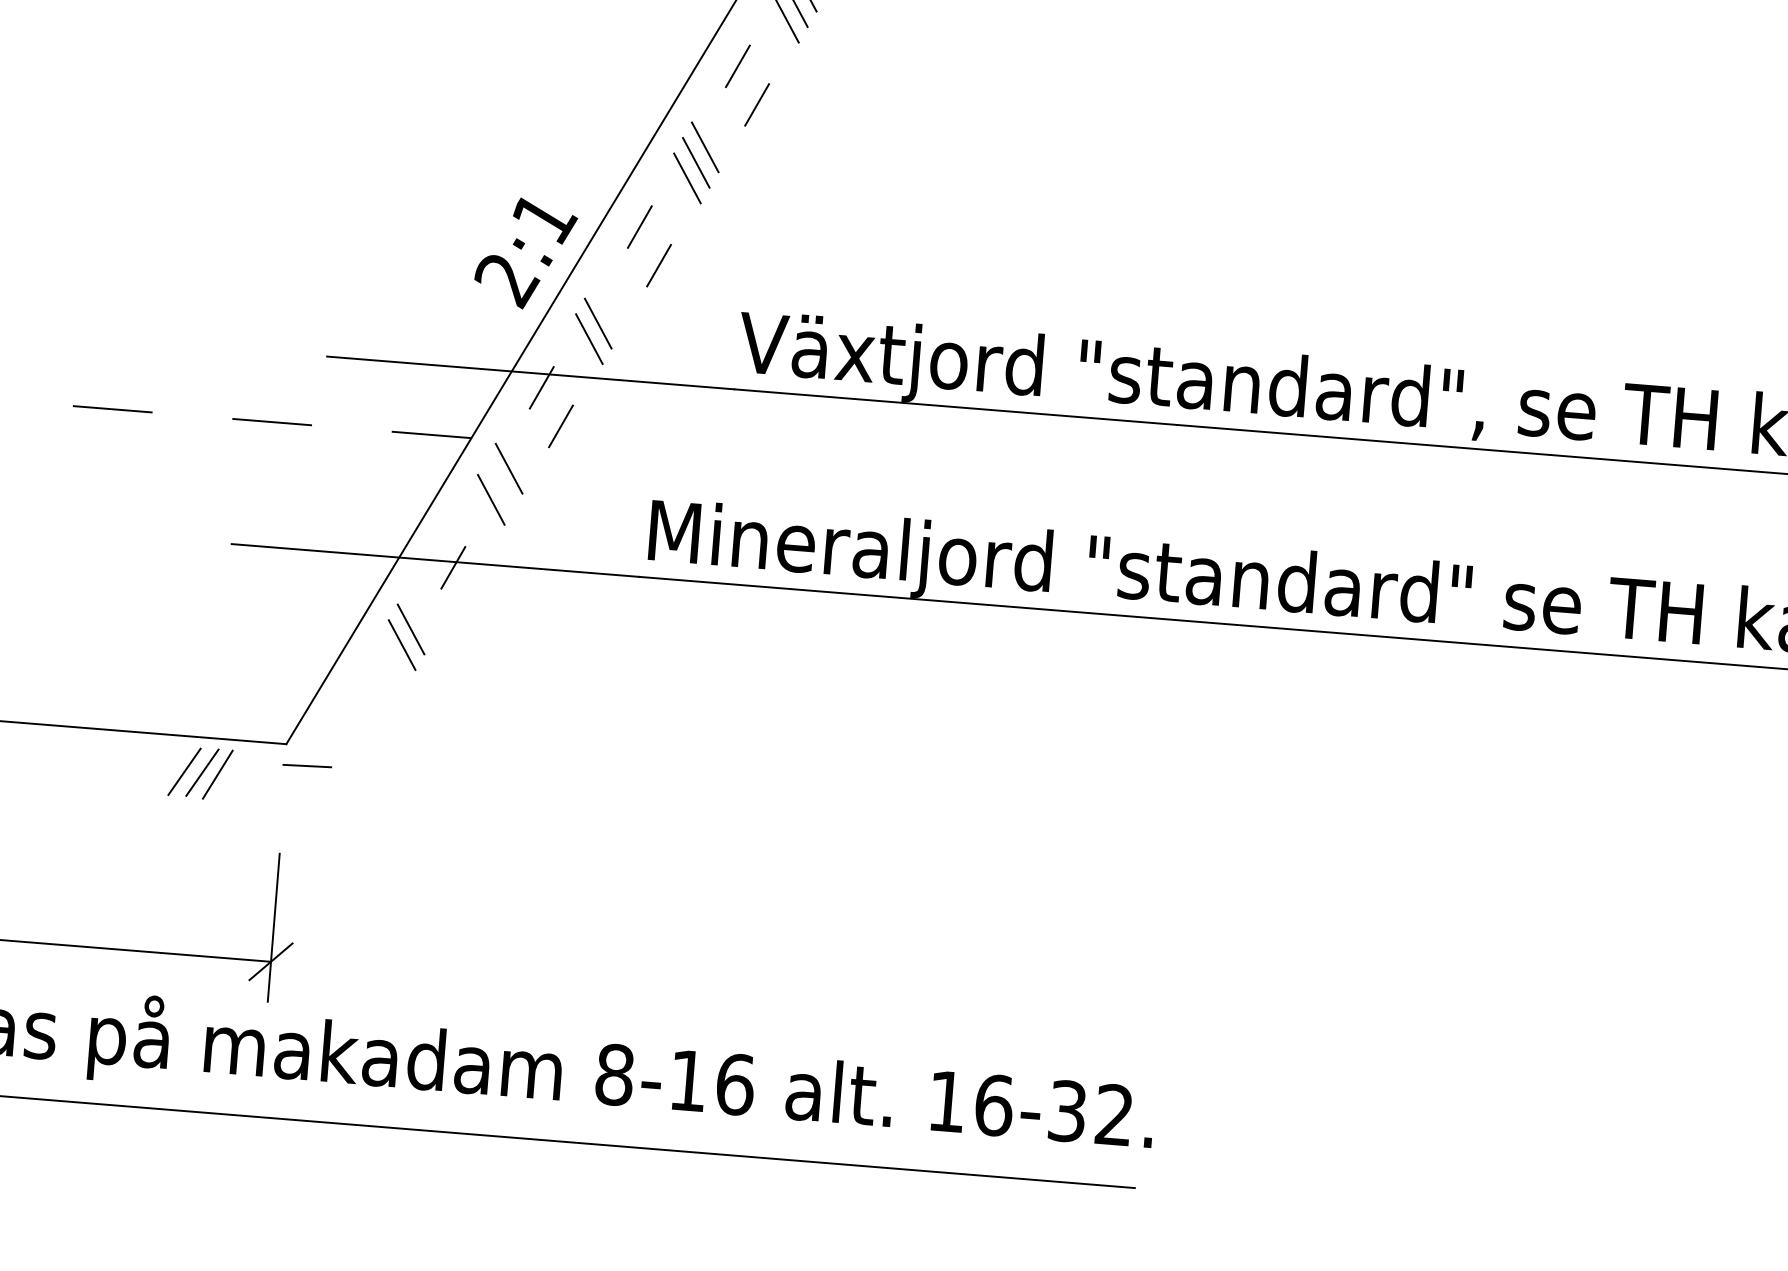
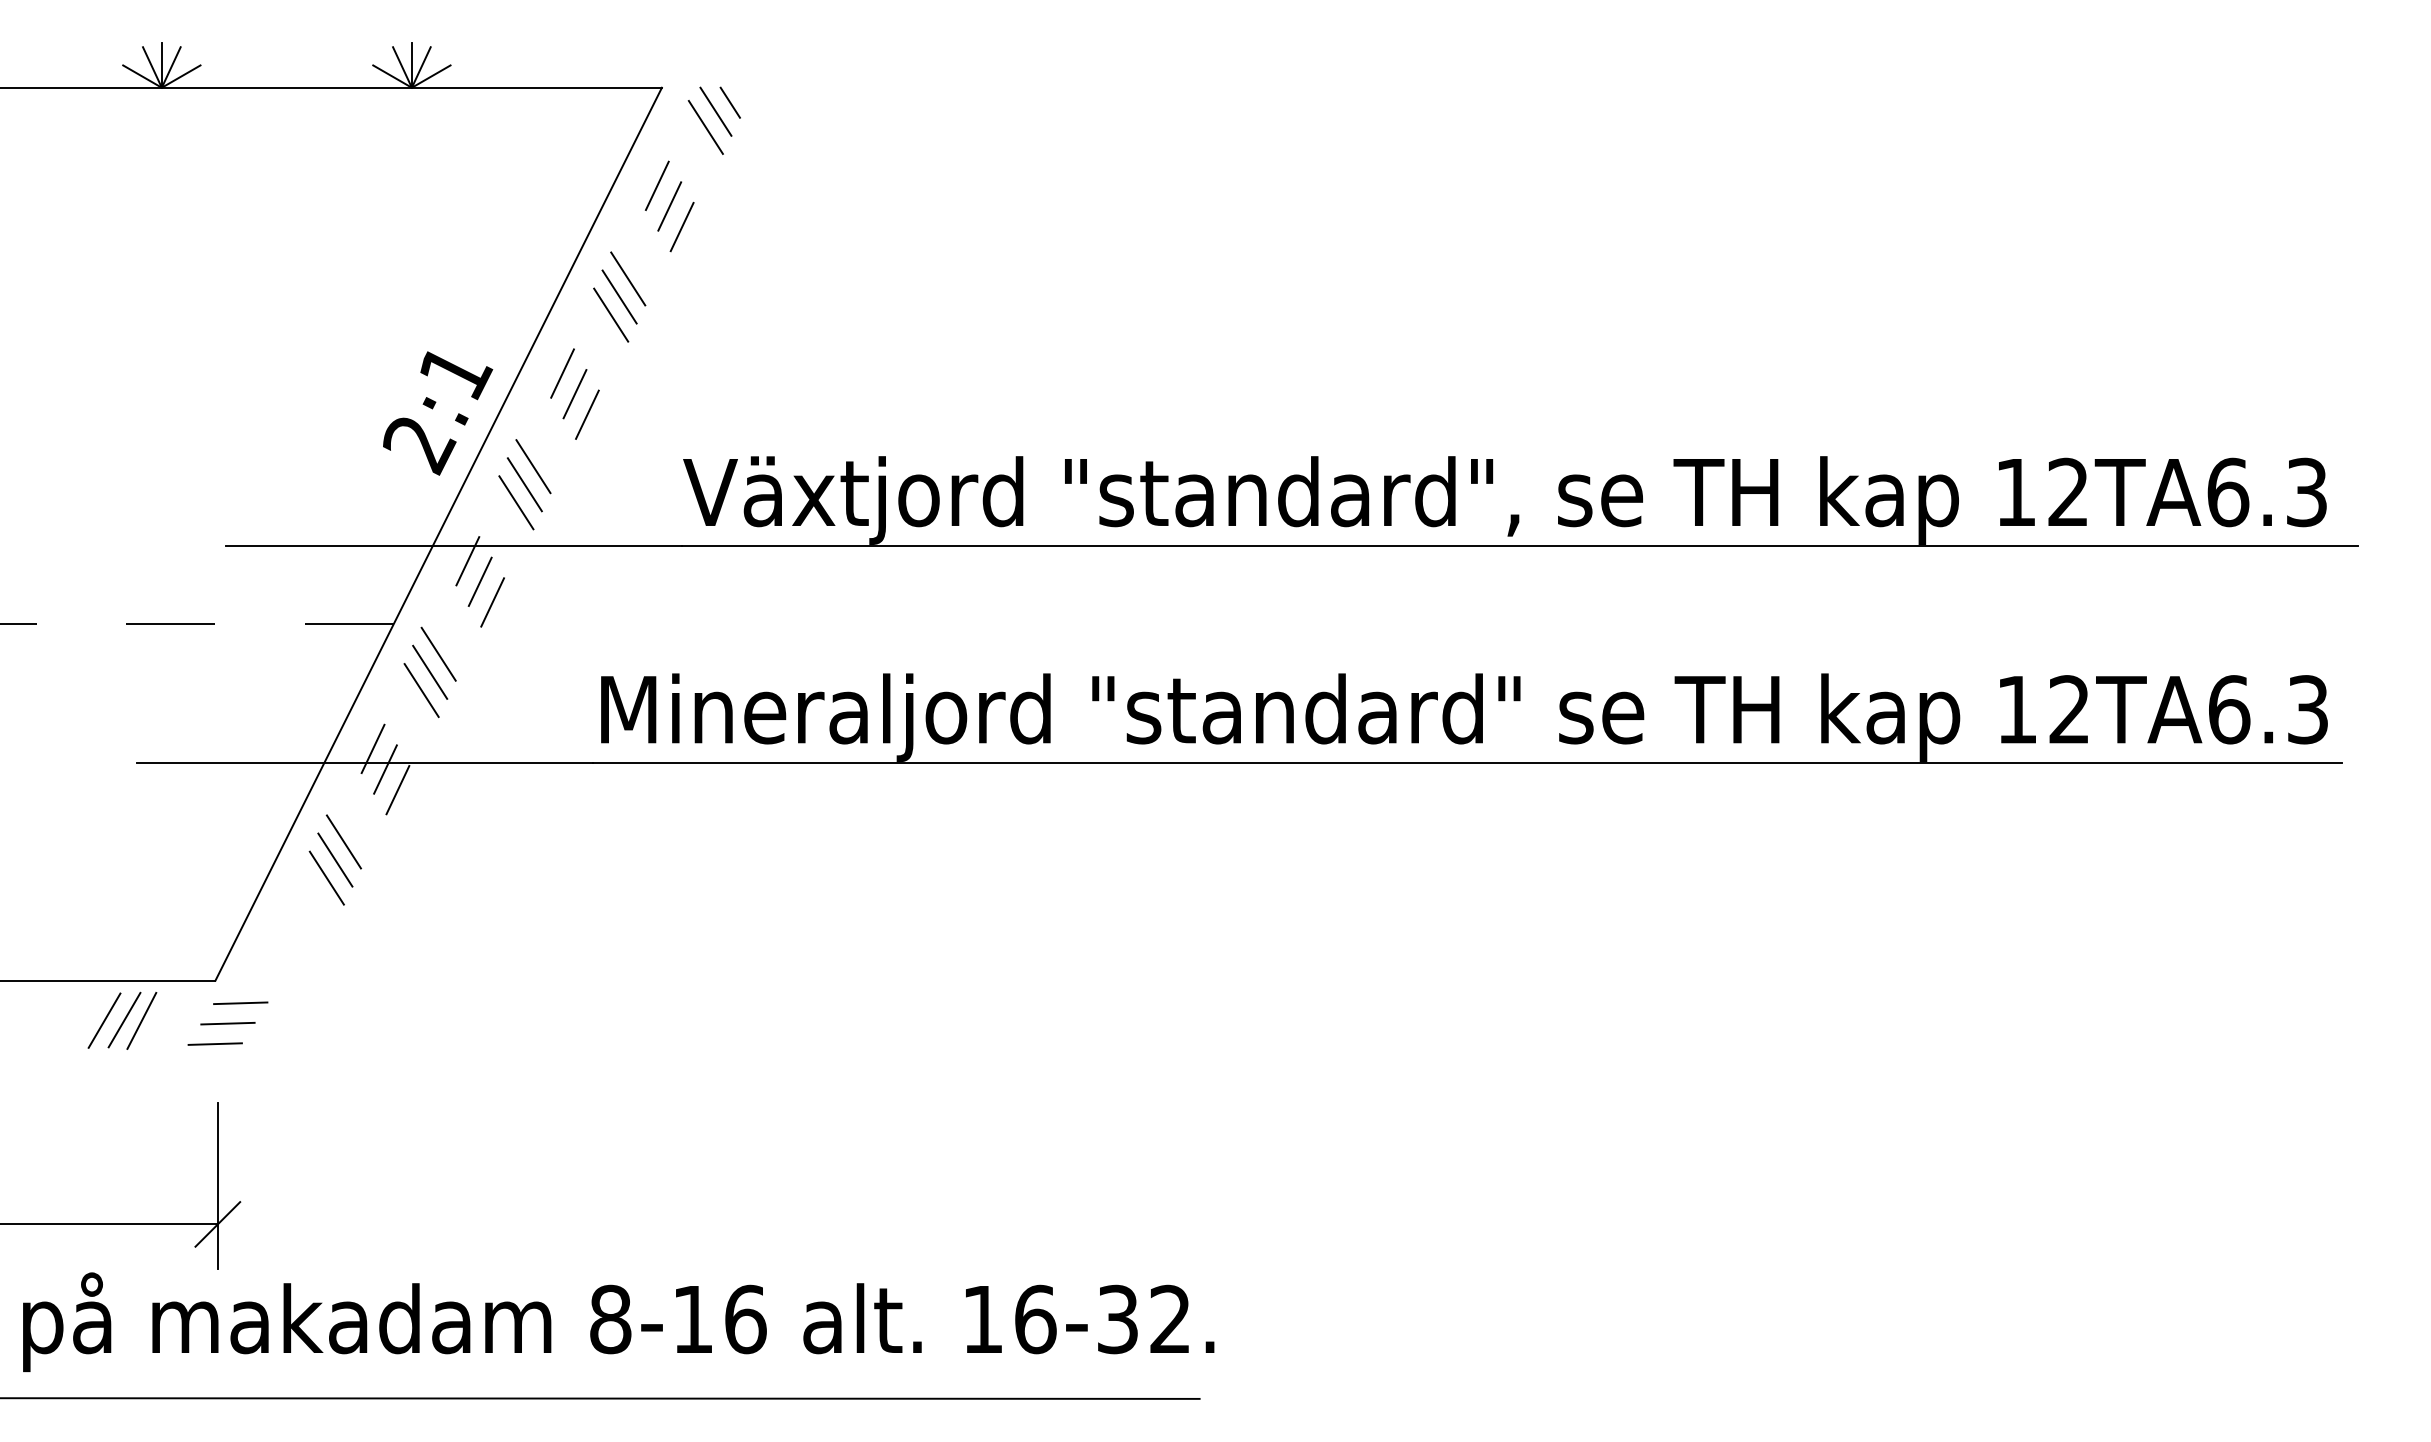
line: (747, 85) -> (669, 206), added
line: (648, 246) -> (574, 394), added
line: (607, 307) -> (533, 466), added
line: (550, 406) -> (479, 581), added
line: (500, 483) -> (430, 671), added
line: (443, 548) -> (372, 748), added
line: (462, 587) -> (397, 790), added
line: (392, 659) -> (326, 877), added
line: (294, 783) -> (227, 1023), added
line: (281, 800) -> (214, 1043), added

